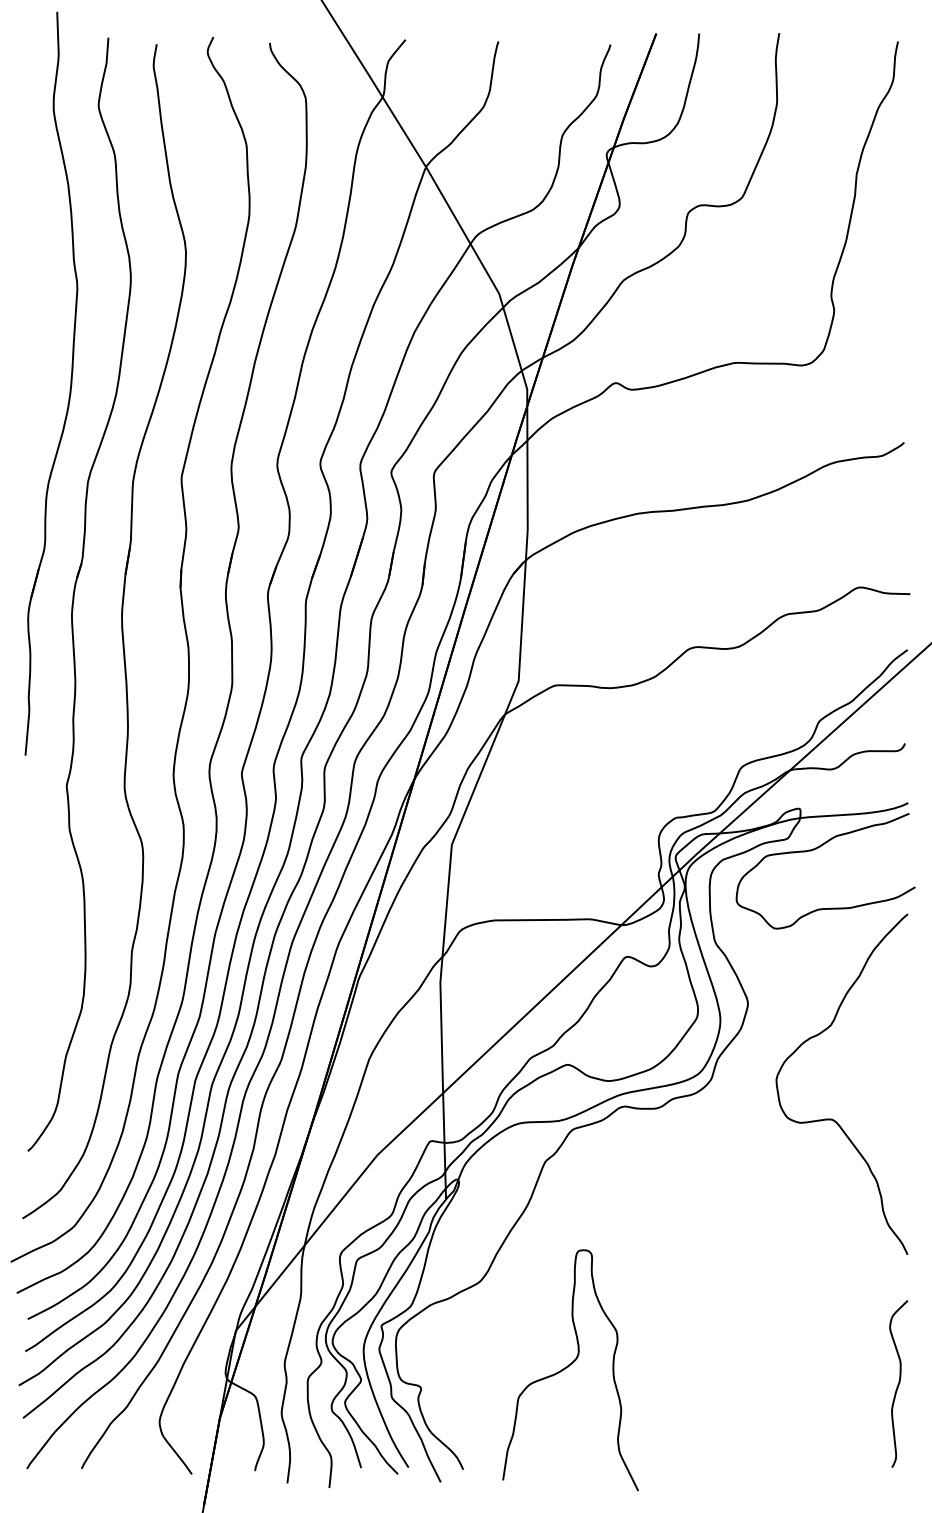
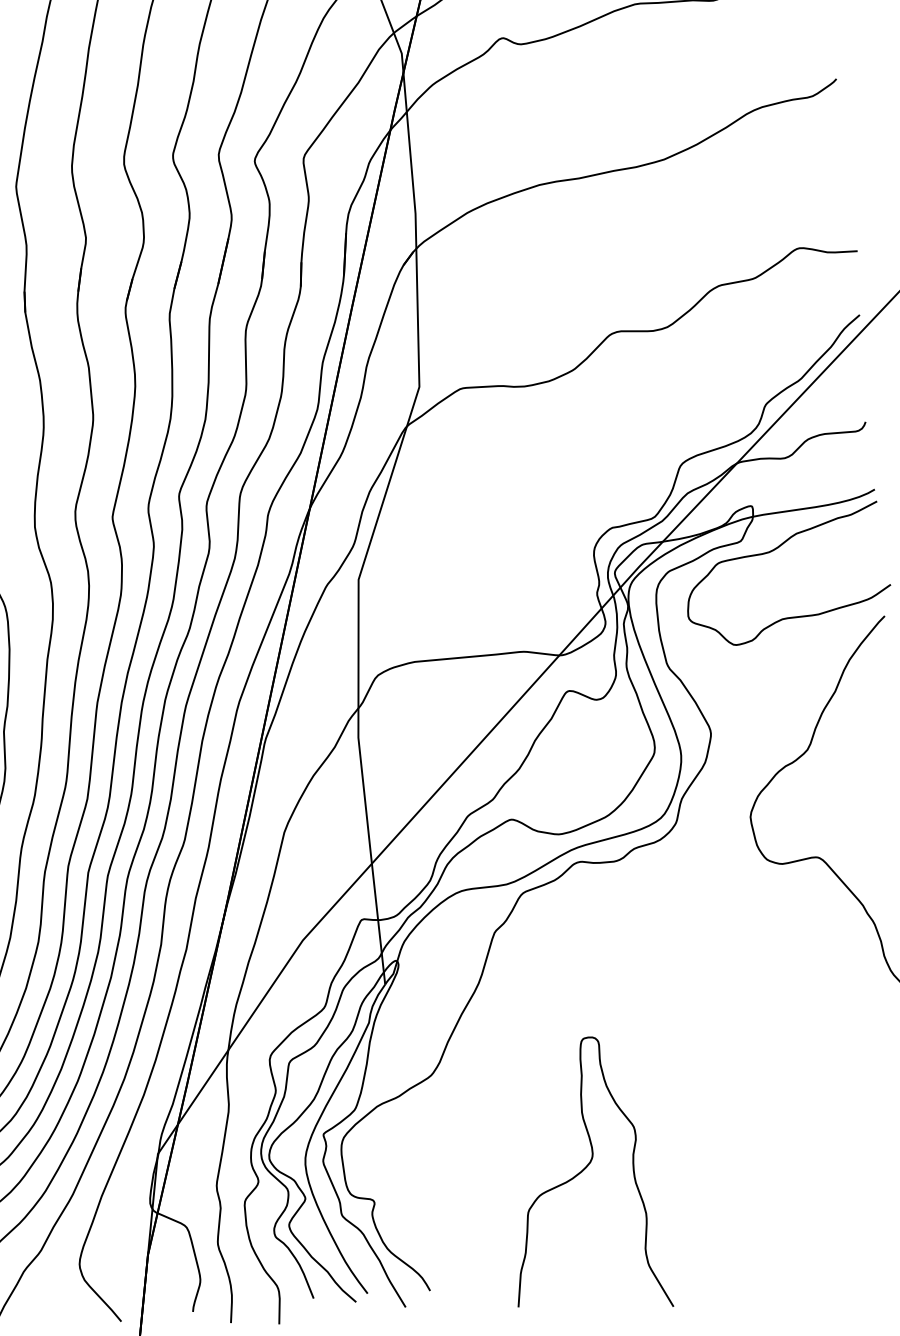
curve: (568, 1367) -> (582, 1172), moved

